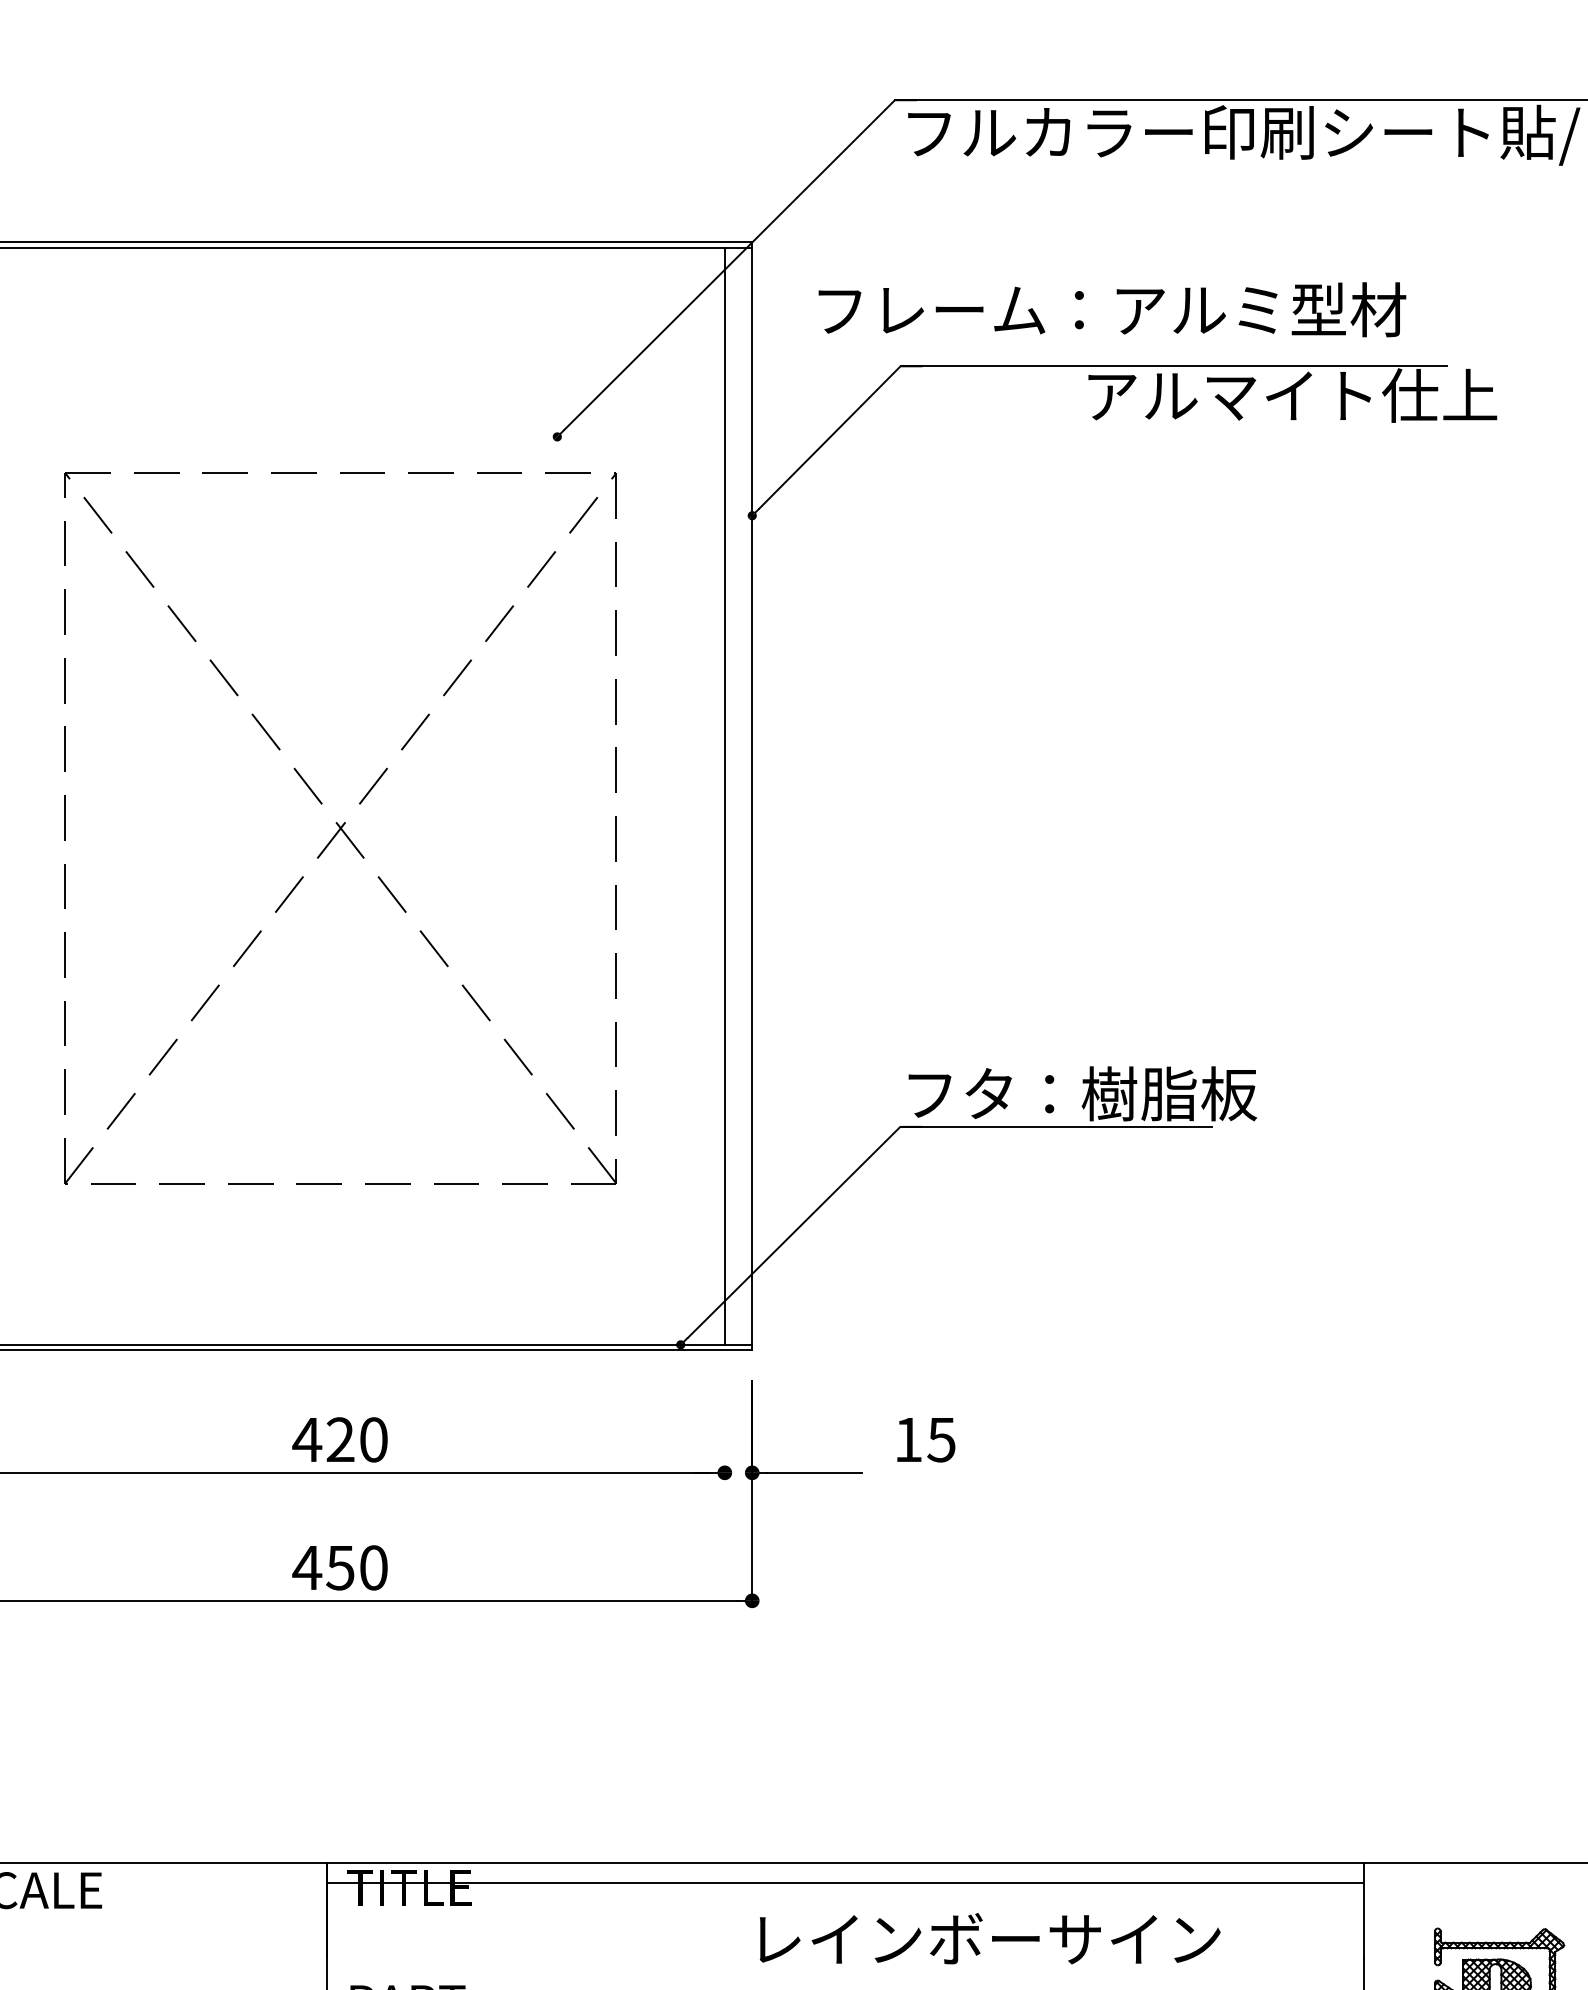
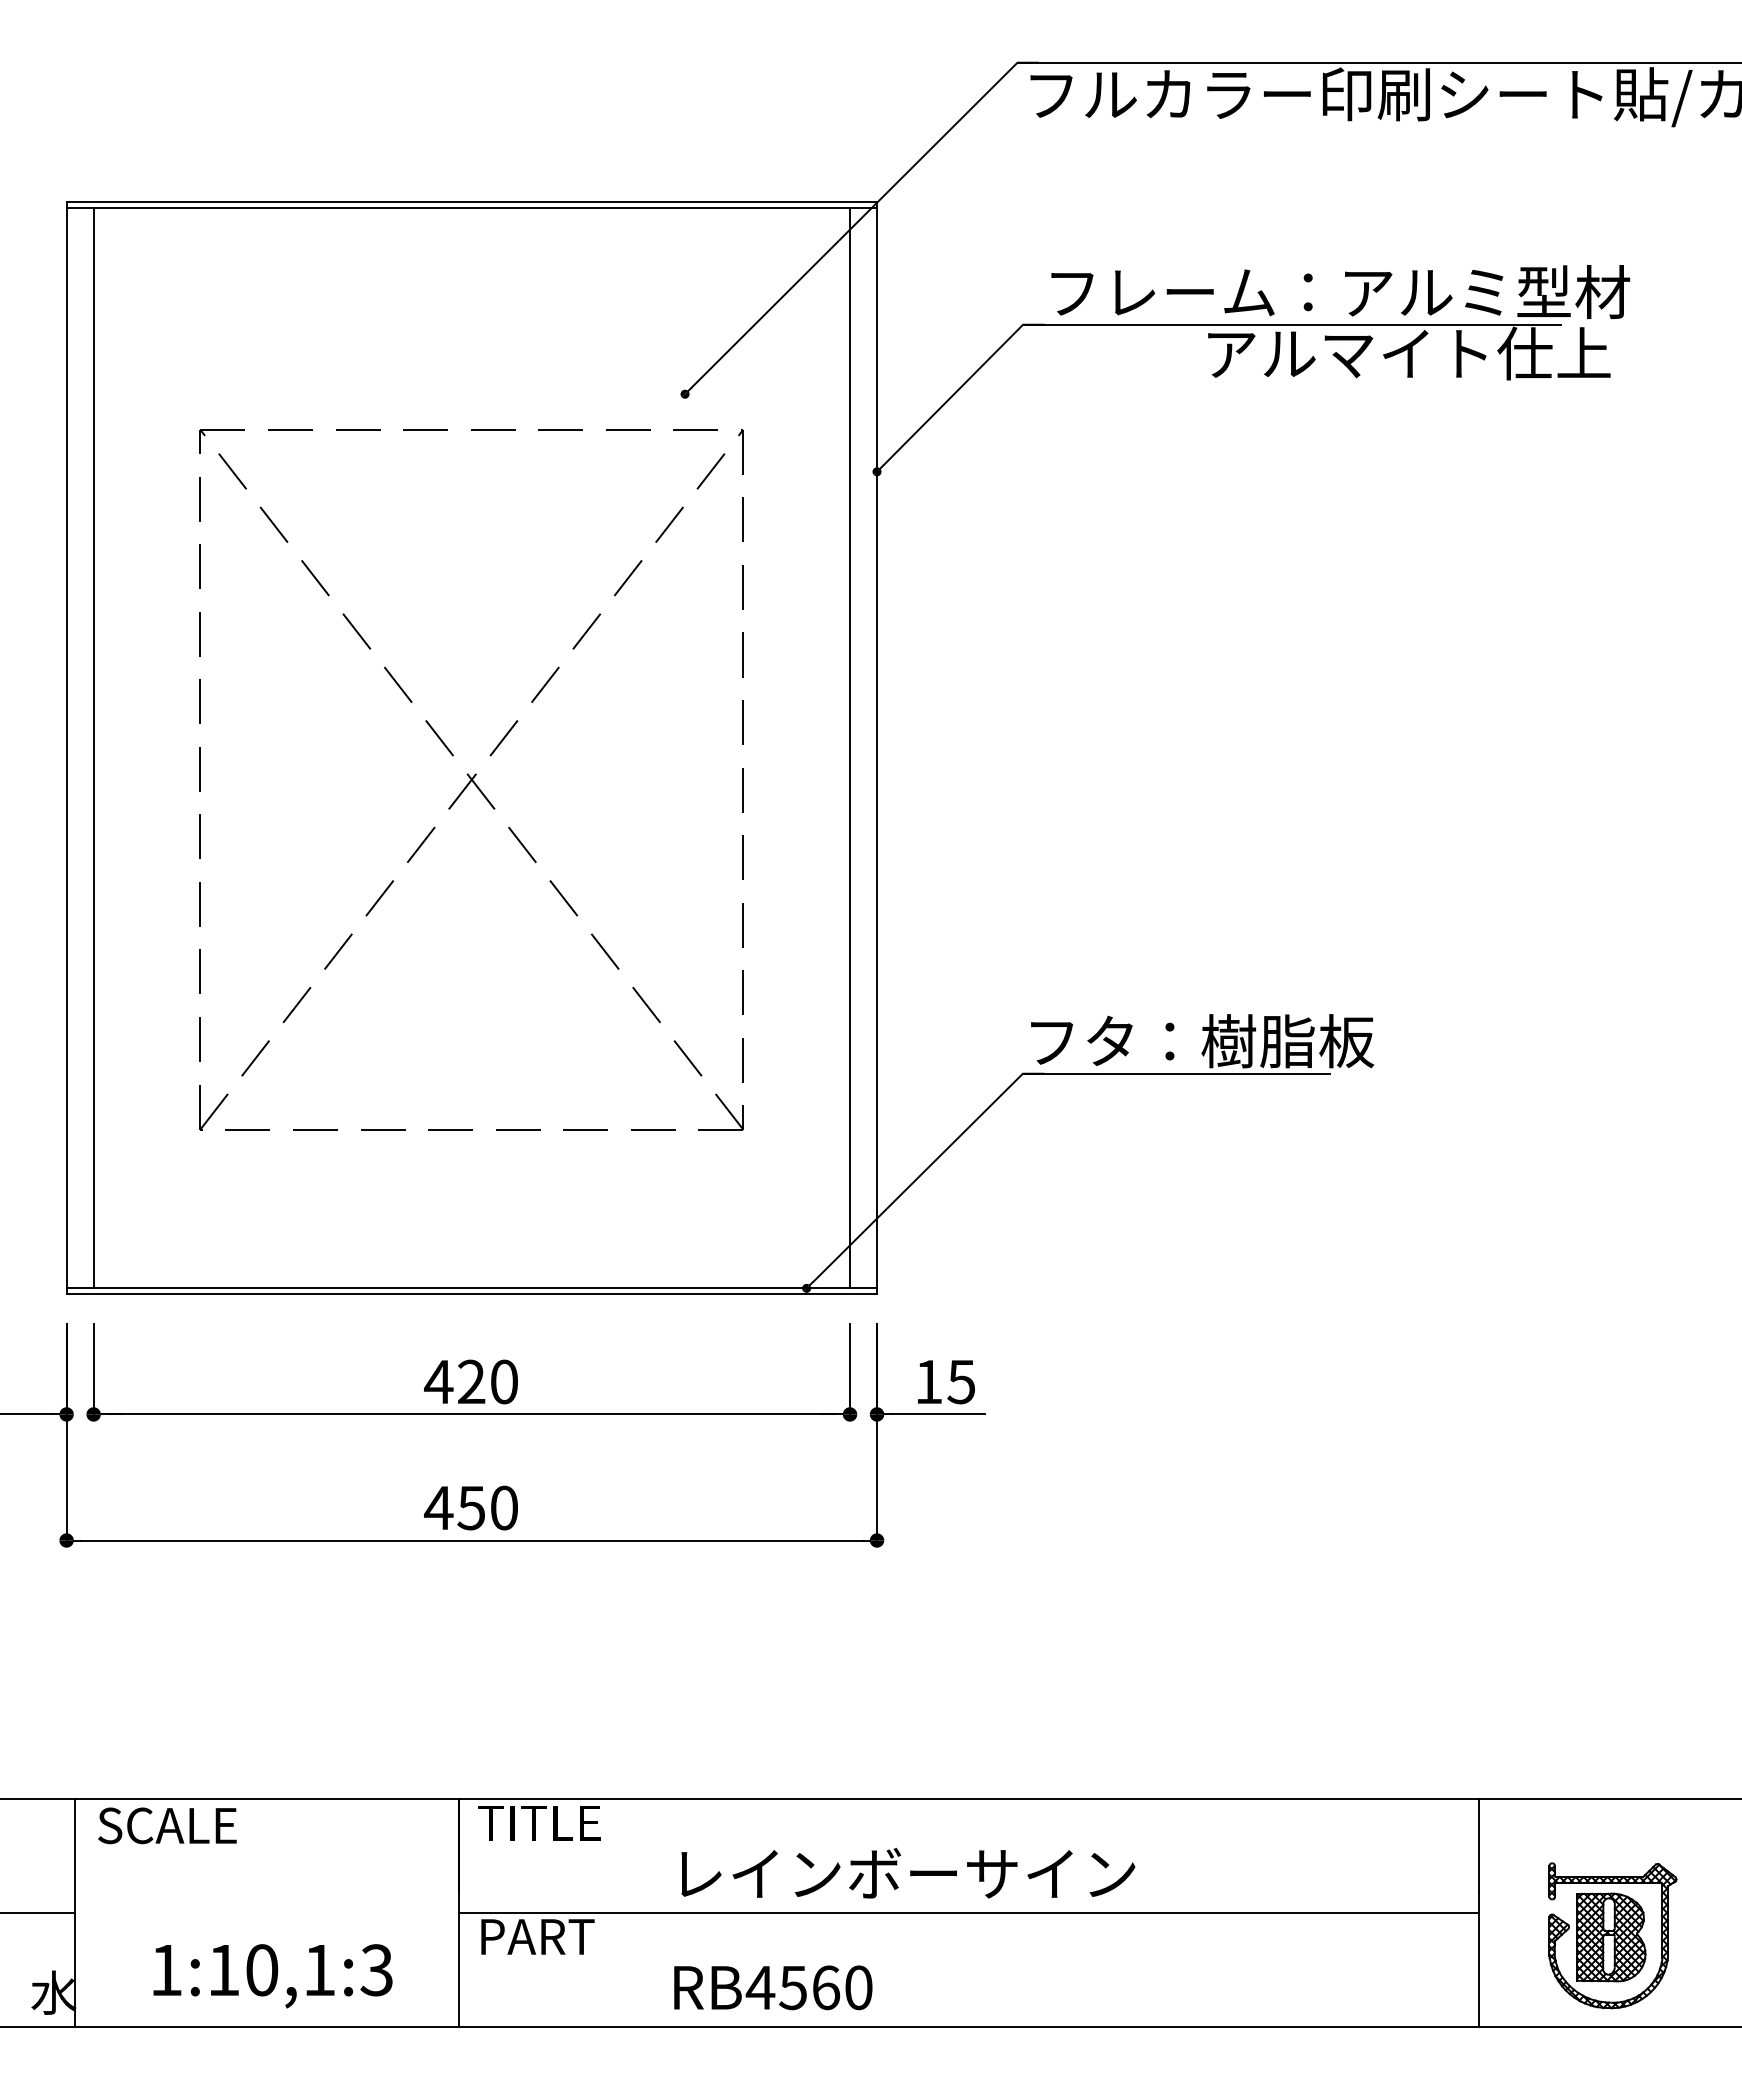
text: (1112, 309) -> (1340, 291), moved
line: (725, 1427) -> (850, 1369), added
text: (926, 1440) -> (946, 1382), moved
line: (845, 1883) -> (968, 1913), moved
text: (990, 1938) -> (908, 1873), moved

